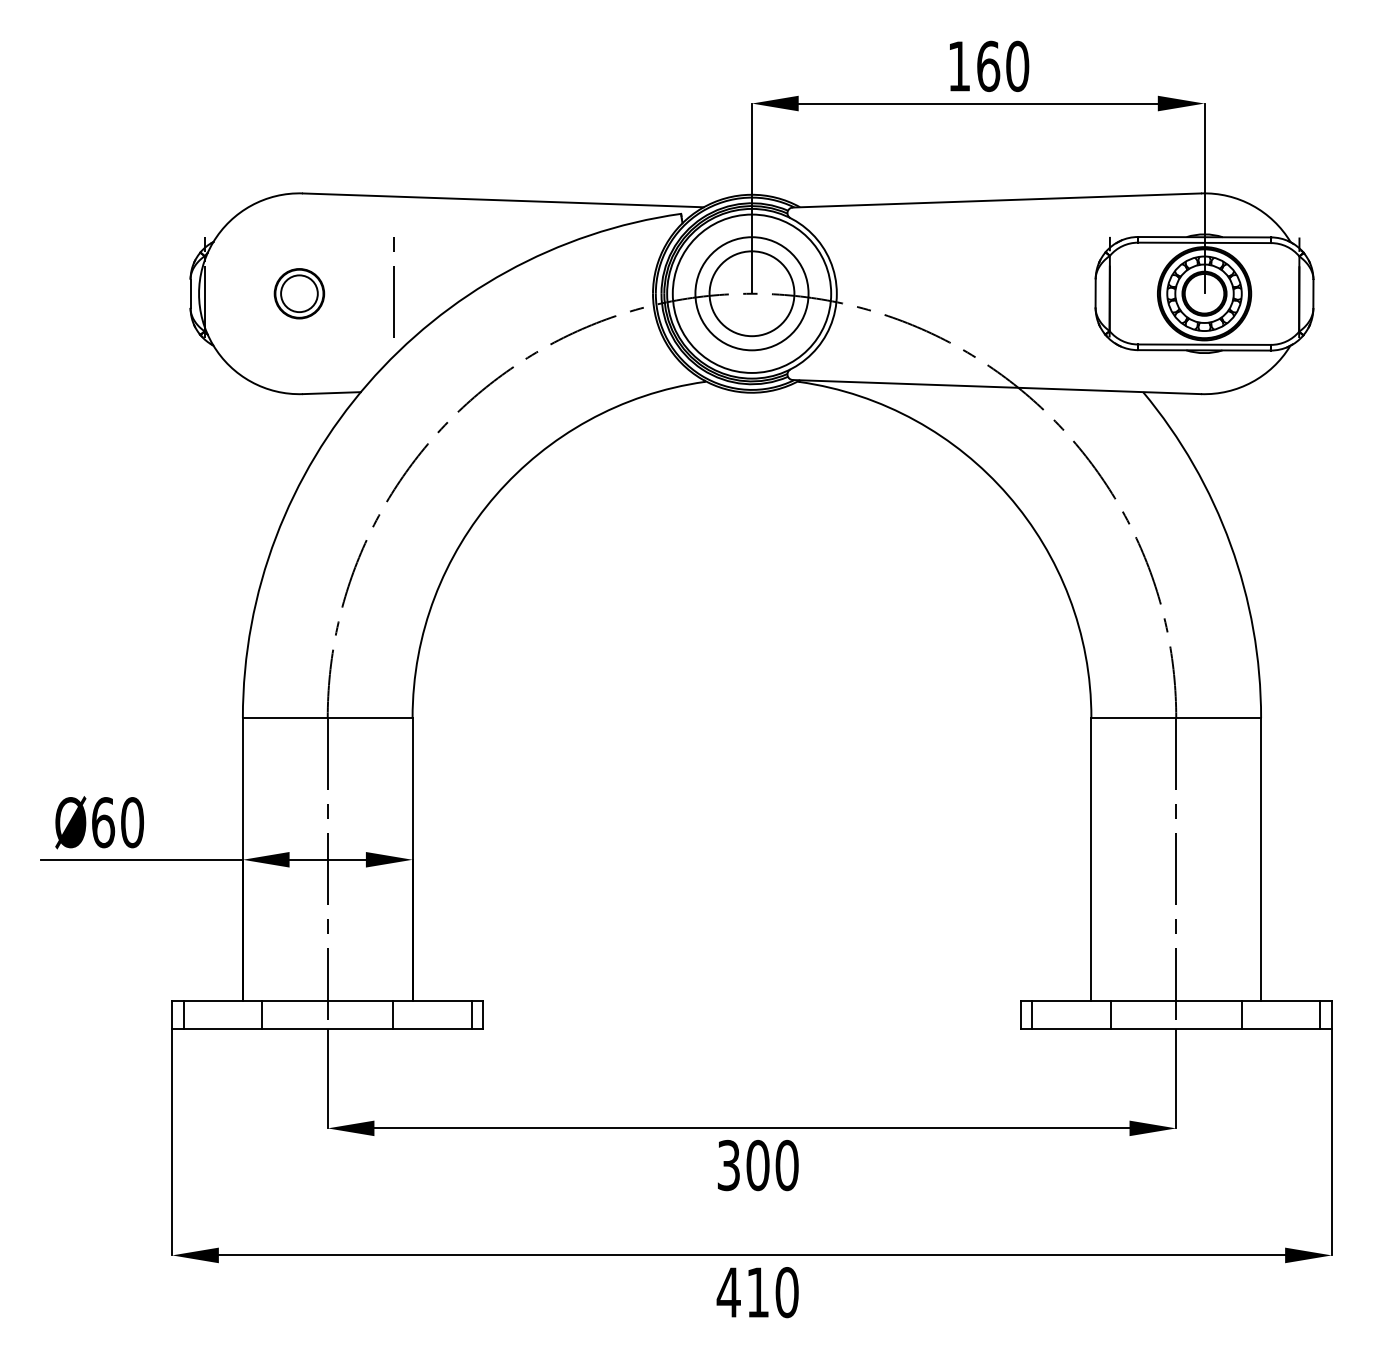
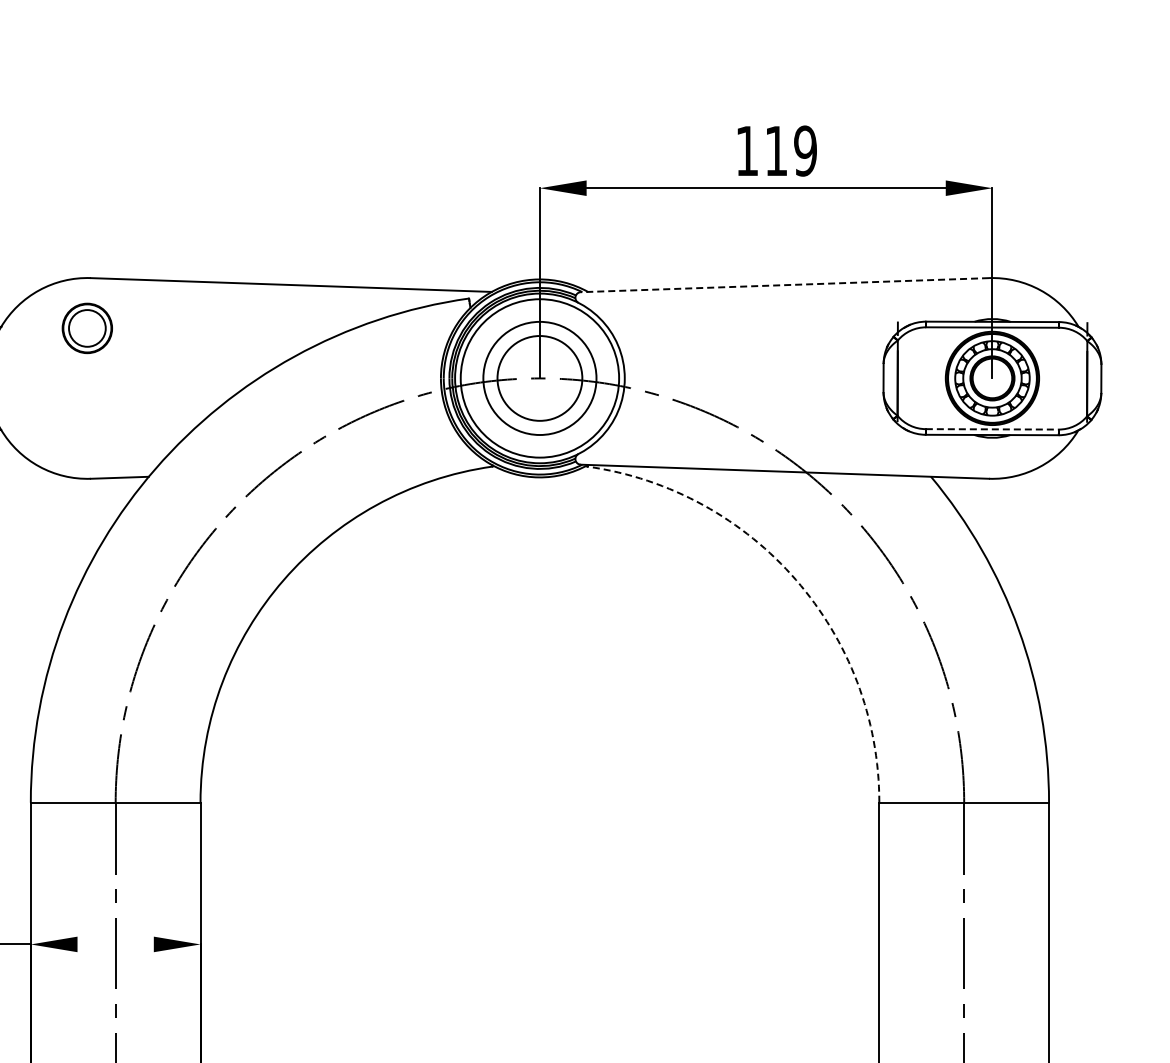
text: (1003, 66) -> (791, 151), 160 -> 119
line: (996, 200) -> (784, 285), solid -> dashed
line: (393, 287) -> (181, 372), removed
part: (299, 293) -> (87, 328), moved
line: (1204, 344) -> (992, 429), solid -> dashed
arc: (1008, 495) -> (796, 580), solid -> dashed
line: (327, 859) -> (115, 944), removed

